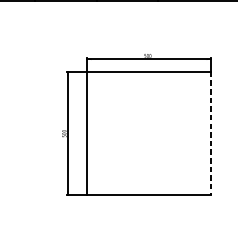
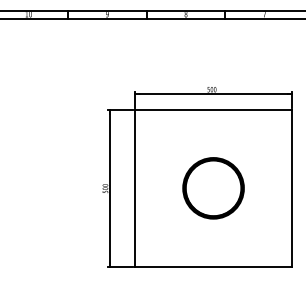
part: (149, 133) -> (213, 188), added
line: (211, 133) -> (292, 188), dashed -> solid

